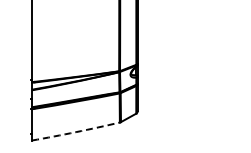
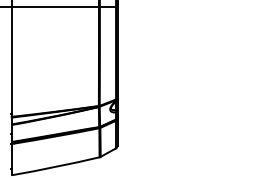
arc: (75, 131) -> (55, 166), dashed -> solid

